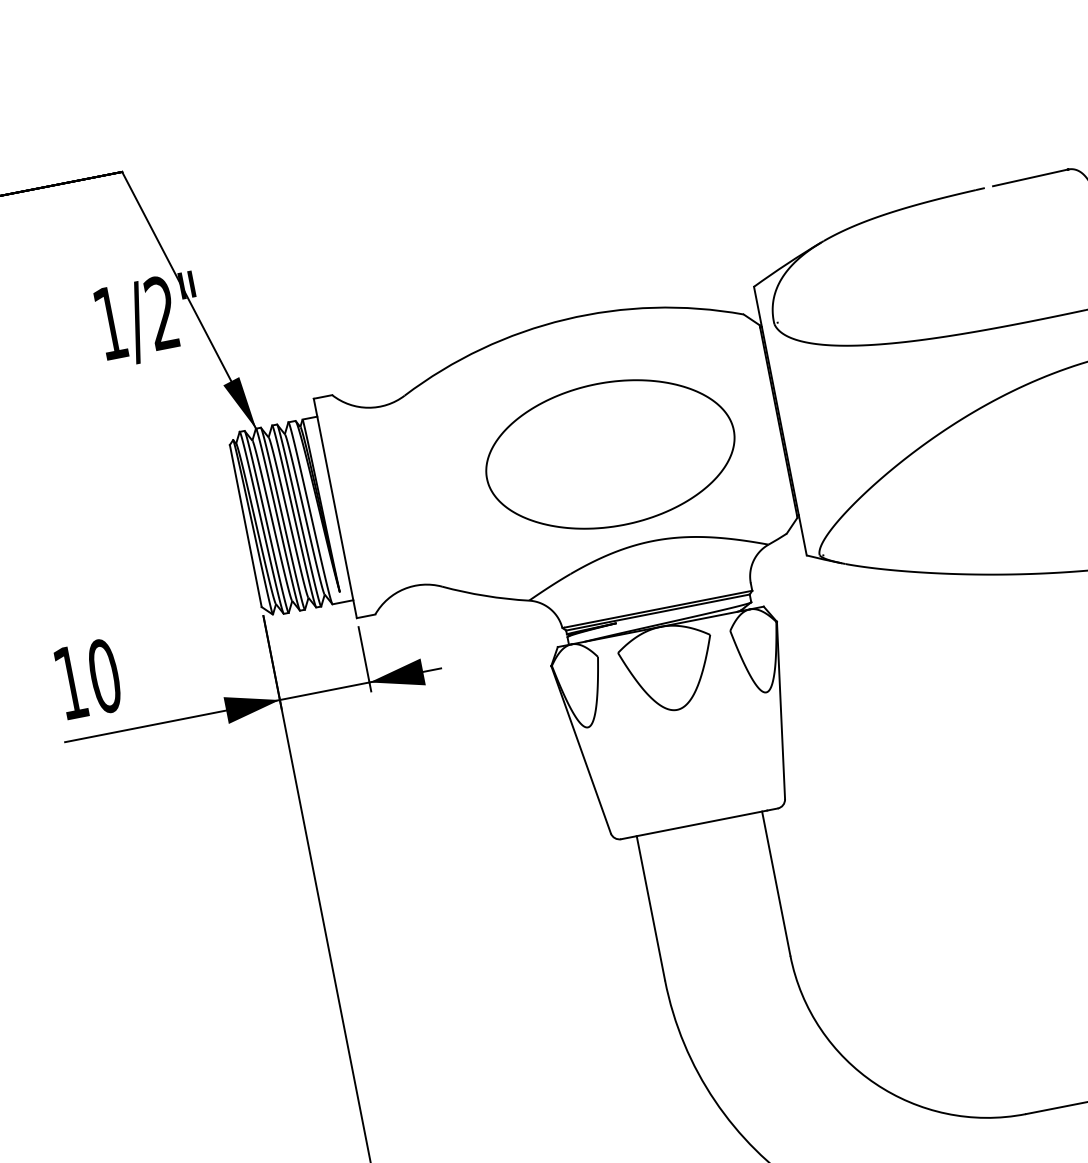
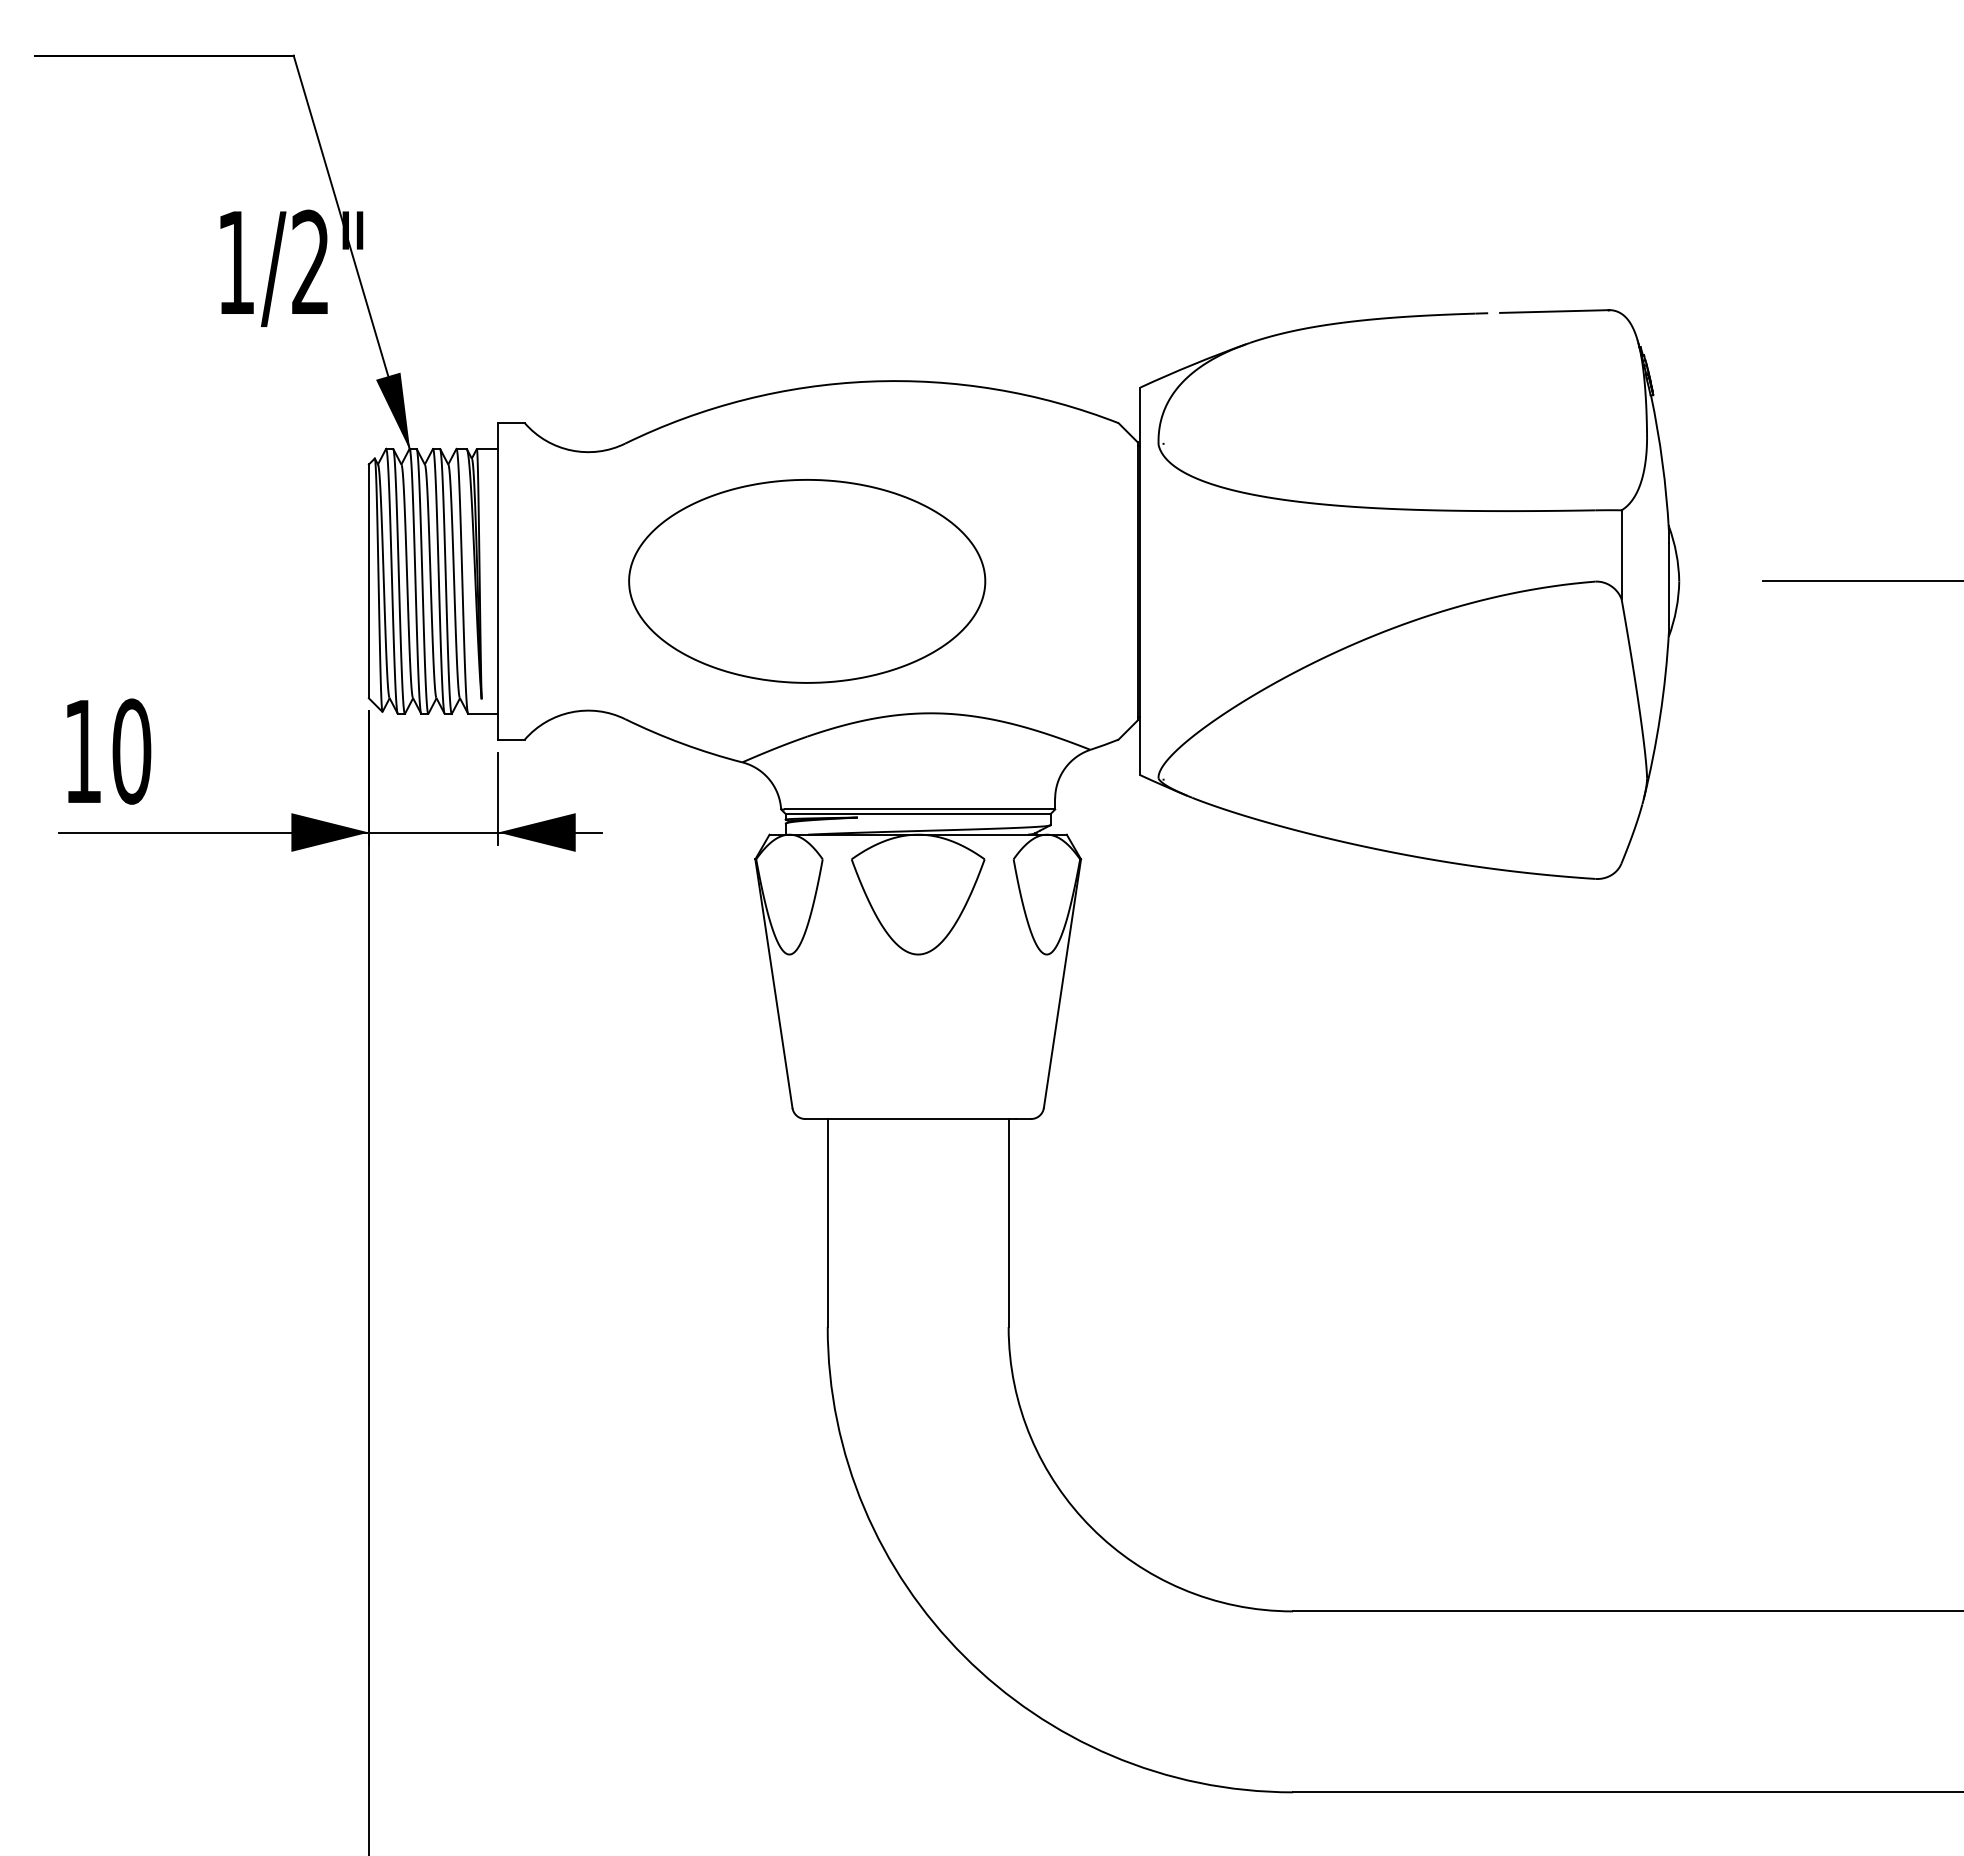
part: (610, 454) -> (807, 581), moved

